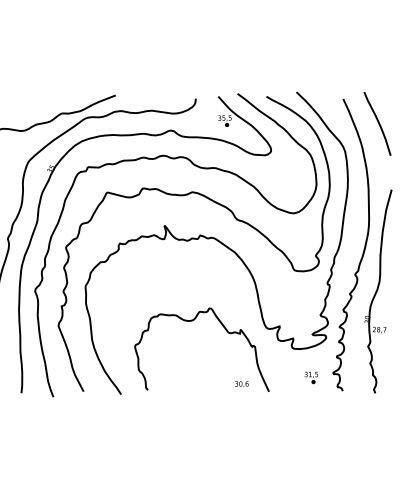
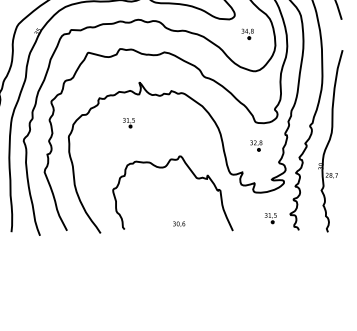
part: (285, 171) -> (247, 33), added
part: (152, 271) -> (128, 123), added
part: (294, 296) -> (255, 145), added
text: (241, 384) -> (178, 224), moved

